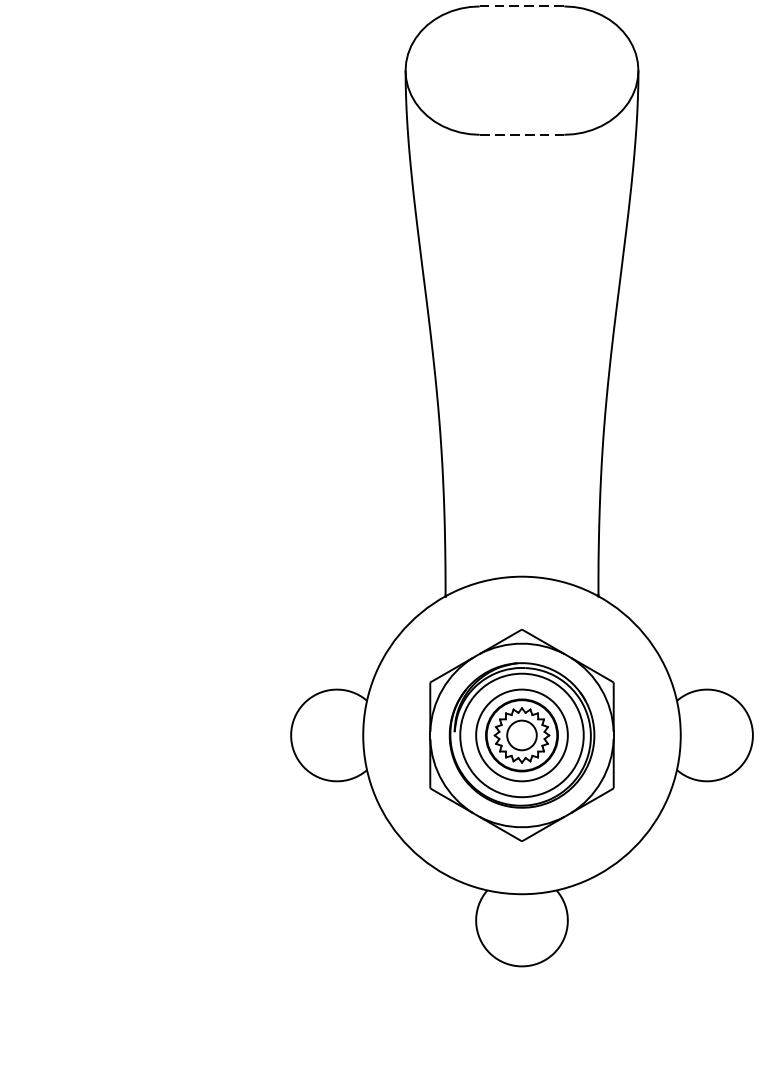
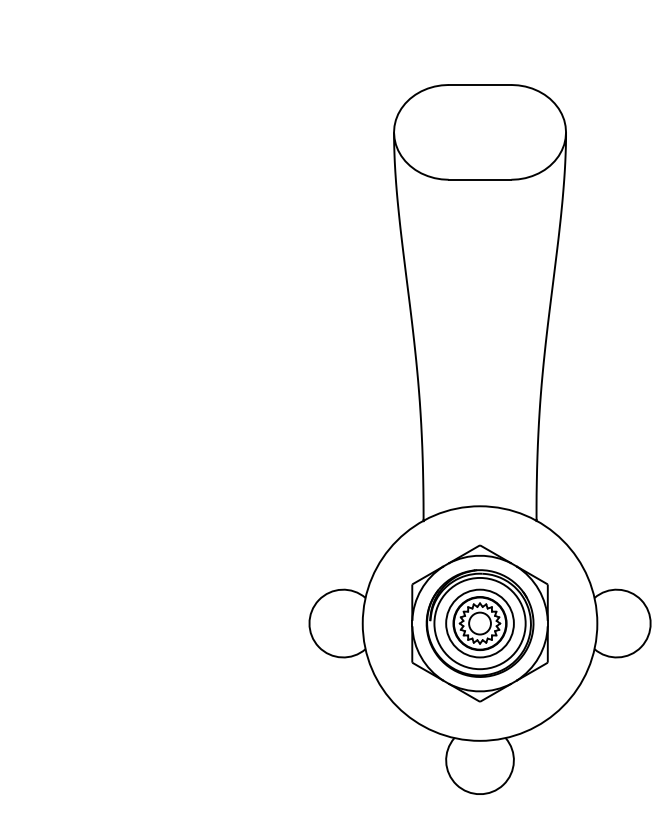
line: (522, 5) -> (480, 84), dashed -> solid
line: (521, 134) -> (479, 179), dashed -> solid

